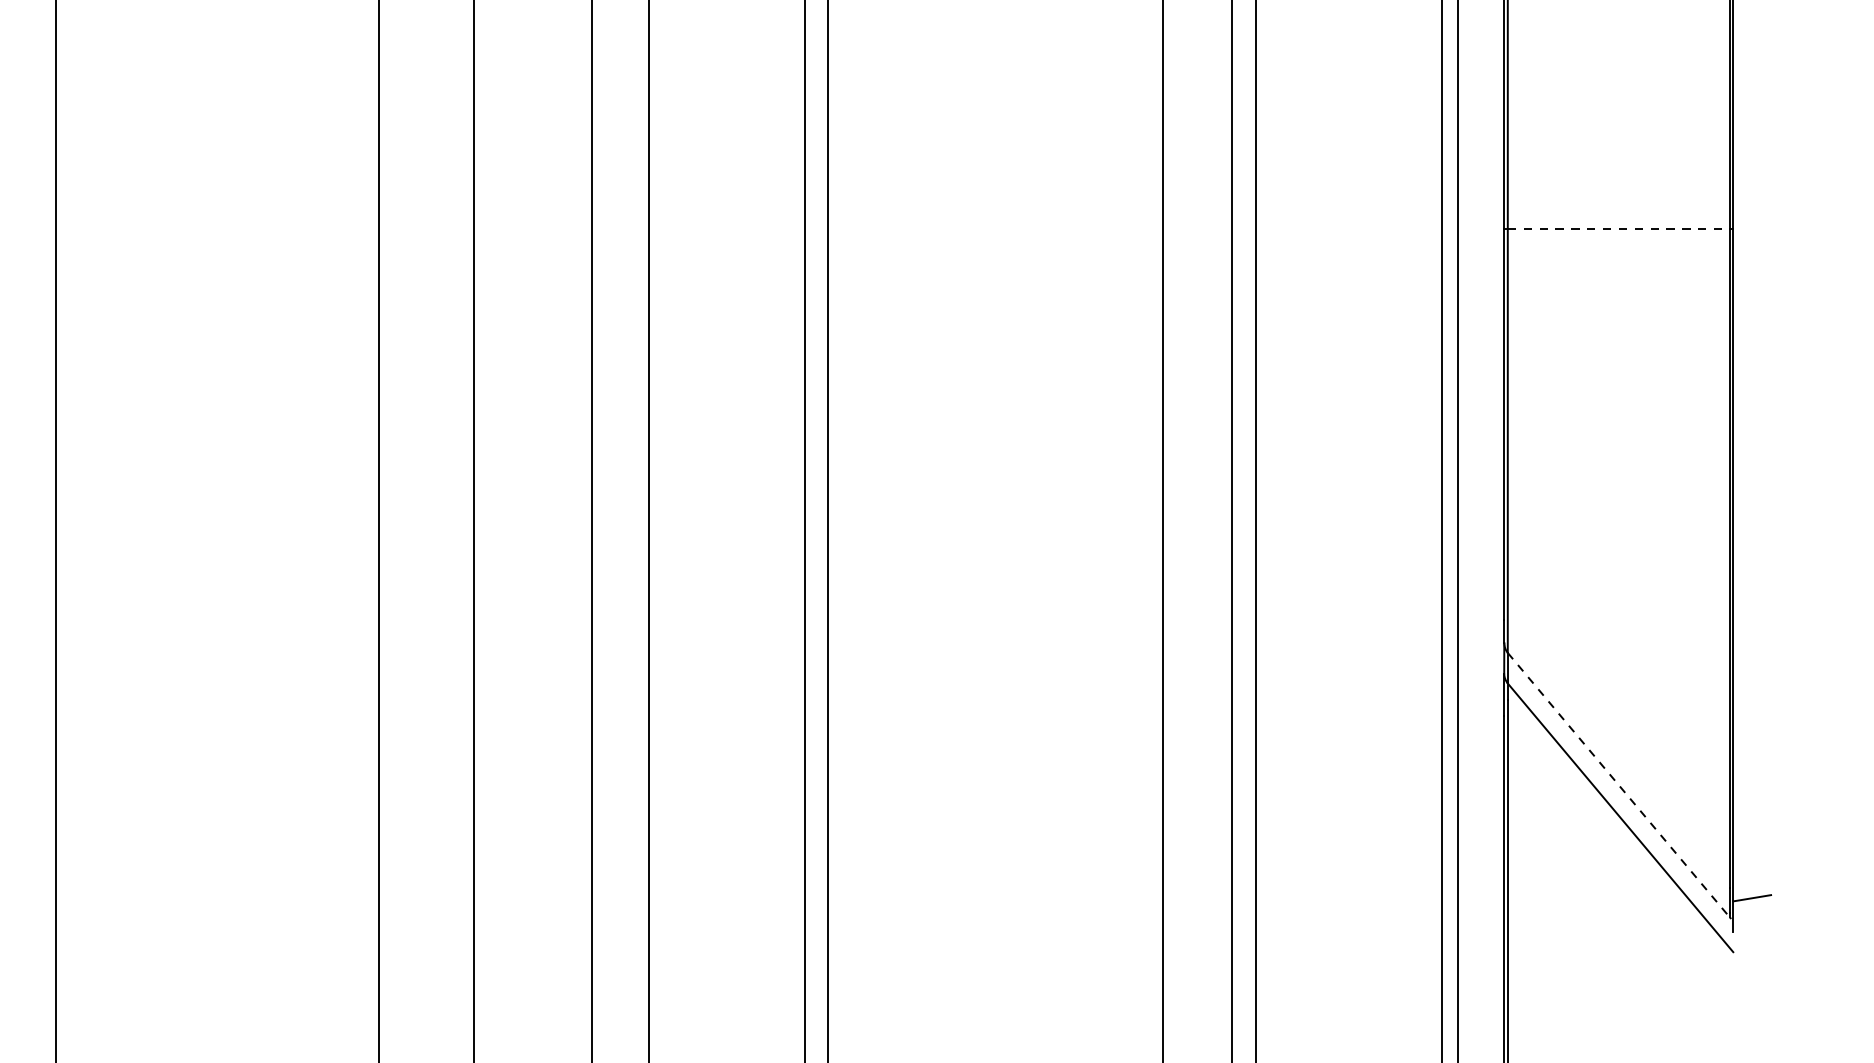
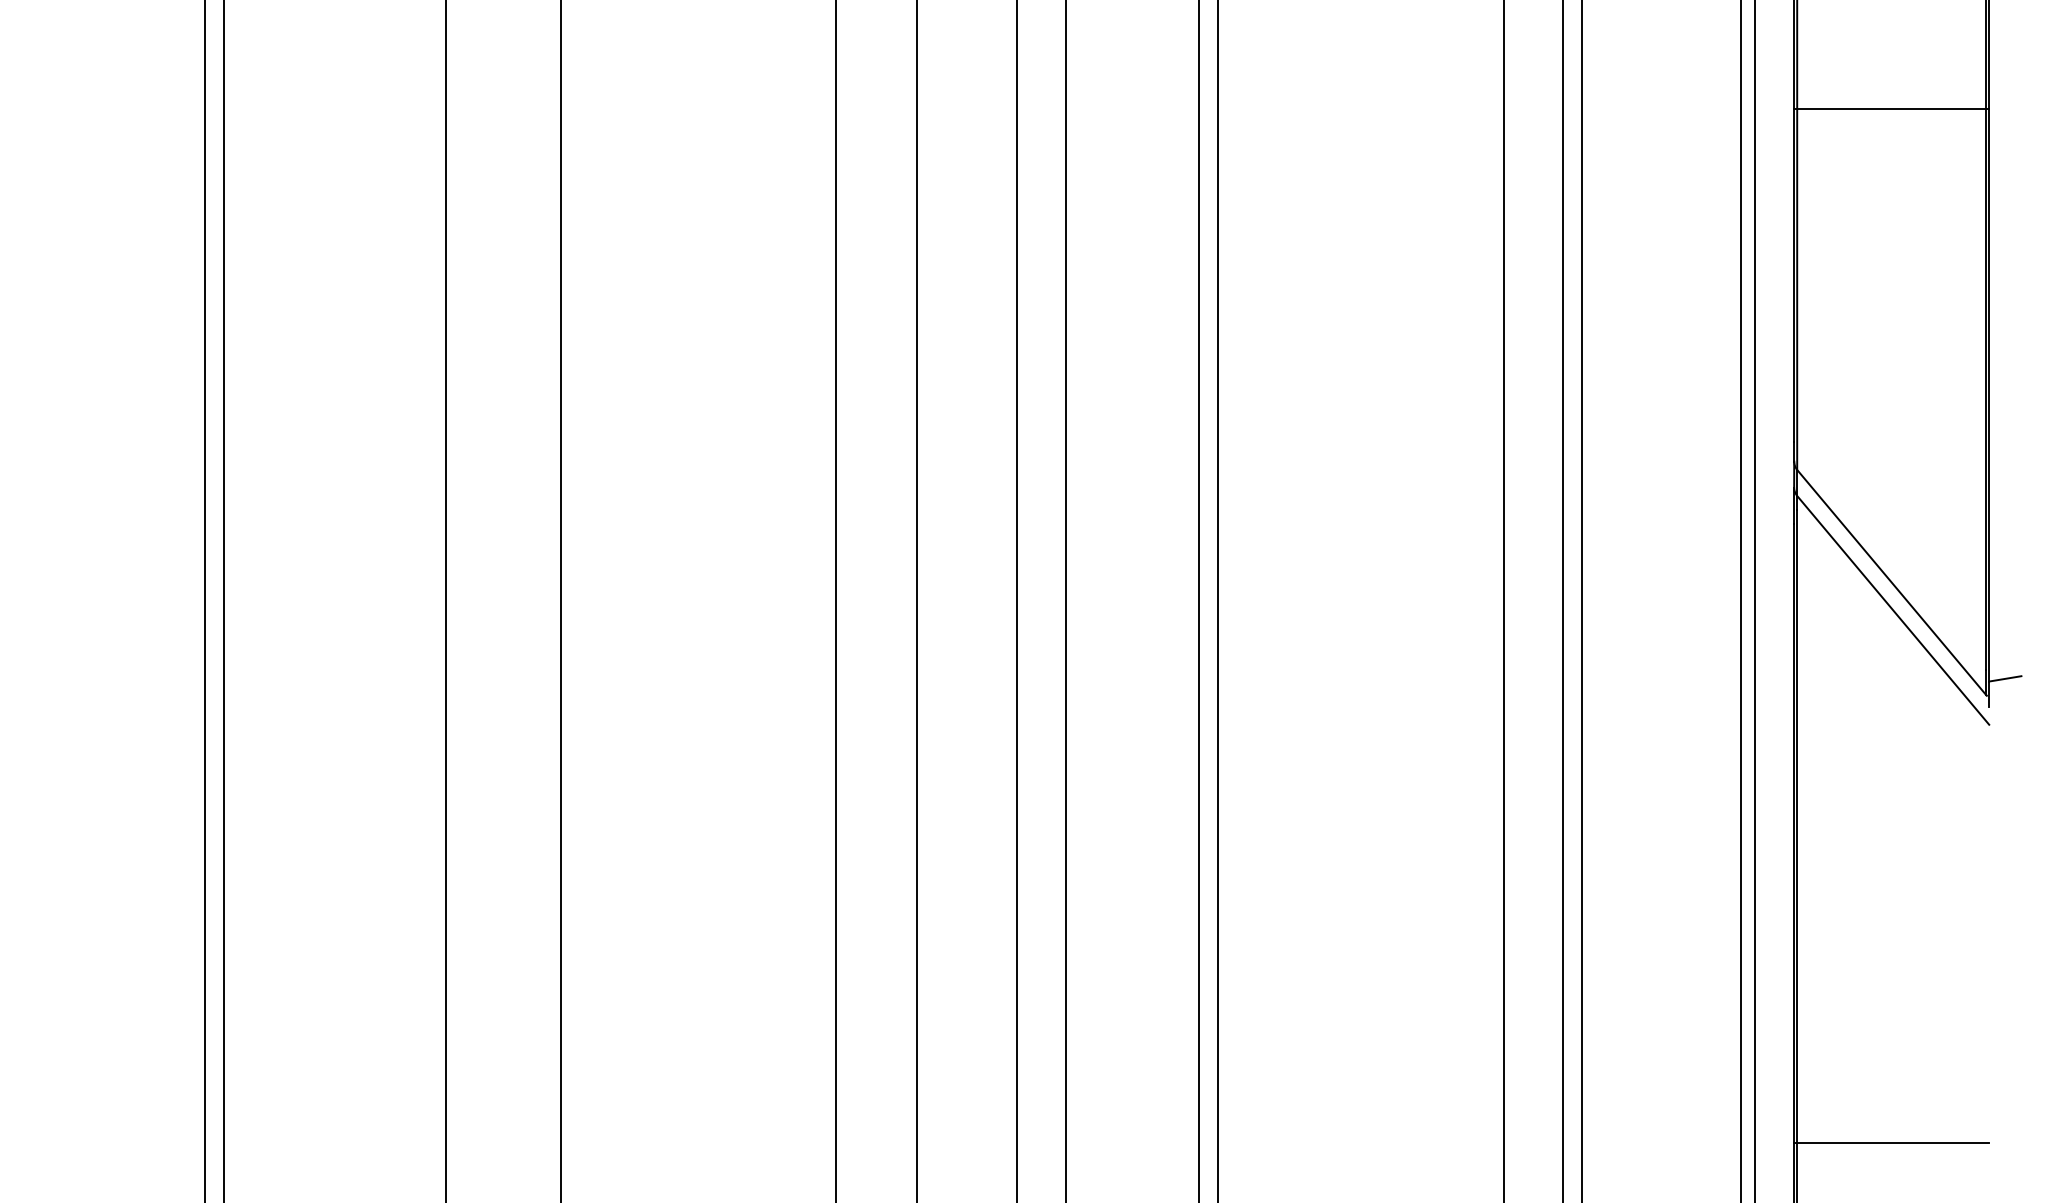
line: (1619, 228) -> (1892, 108), dashed -> solid
line: (1619, 785) -> (1892, 582), dashed -> solid

